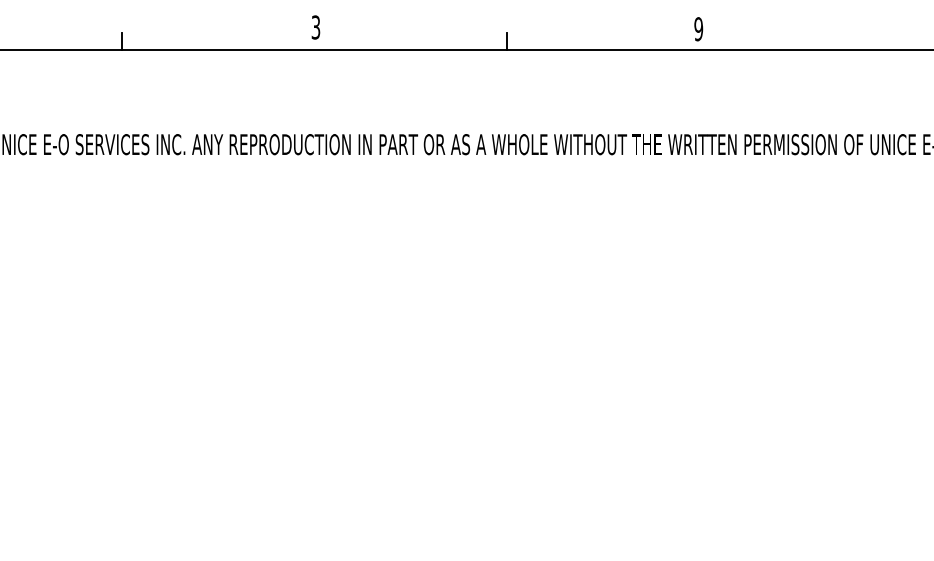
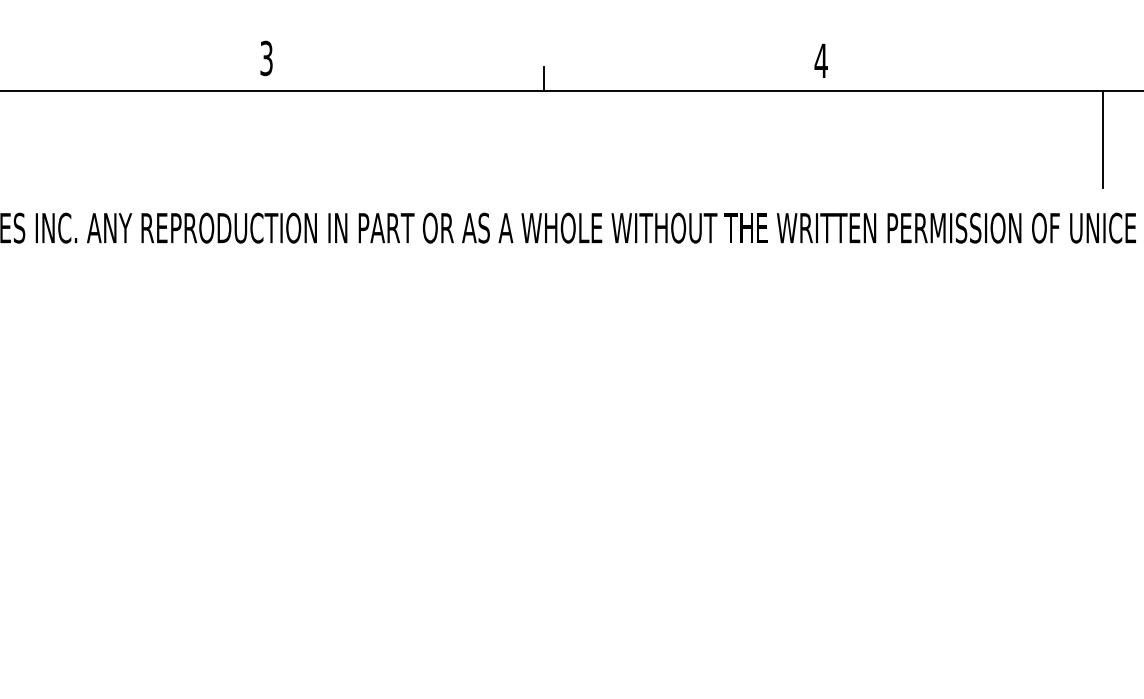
text: (698, 29) -> (820, 61), 9 -> 4
line: (893, 83) -> (1103, 139), added

